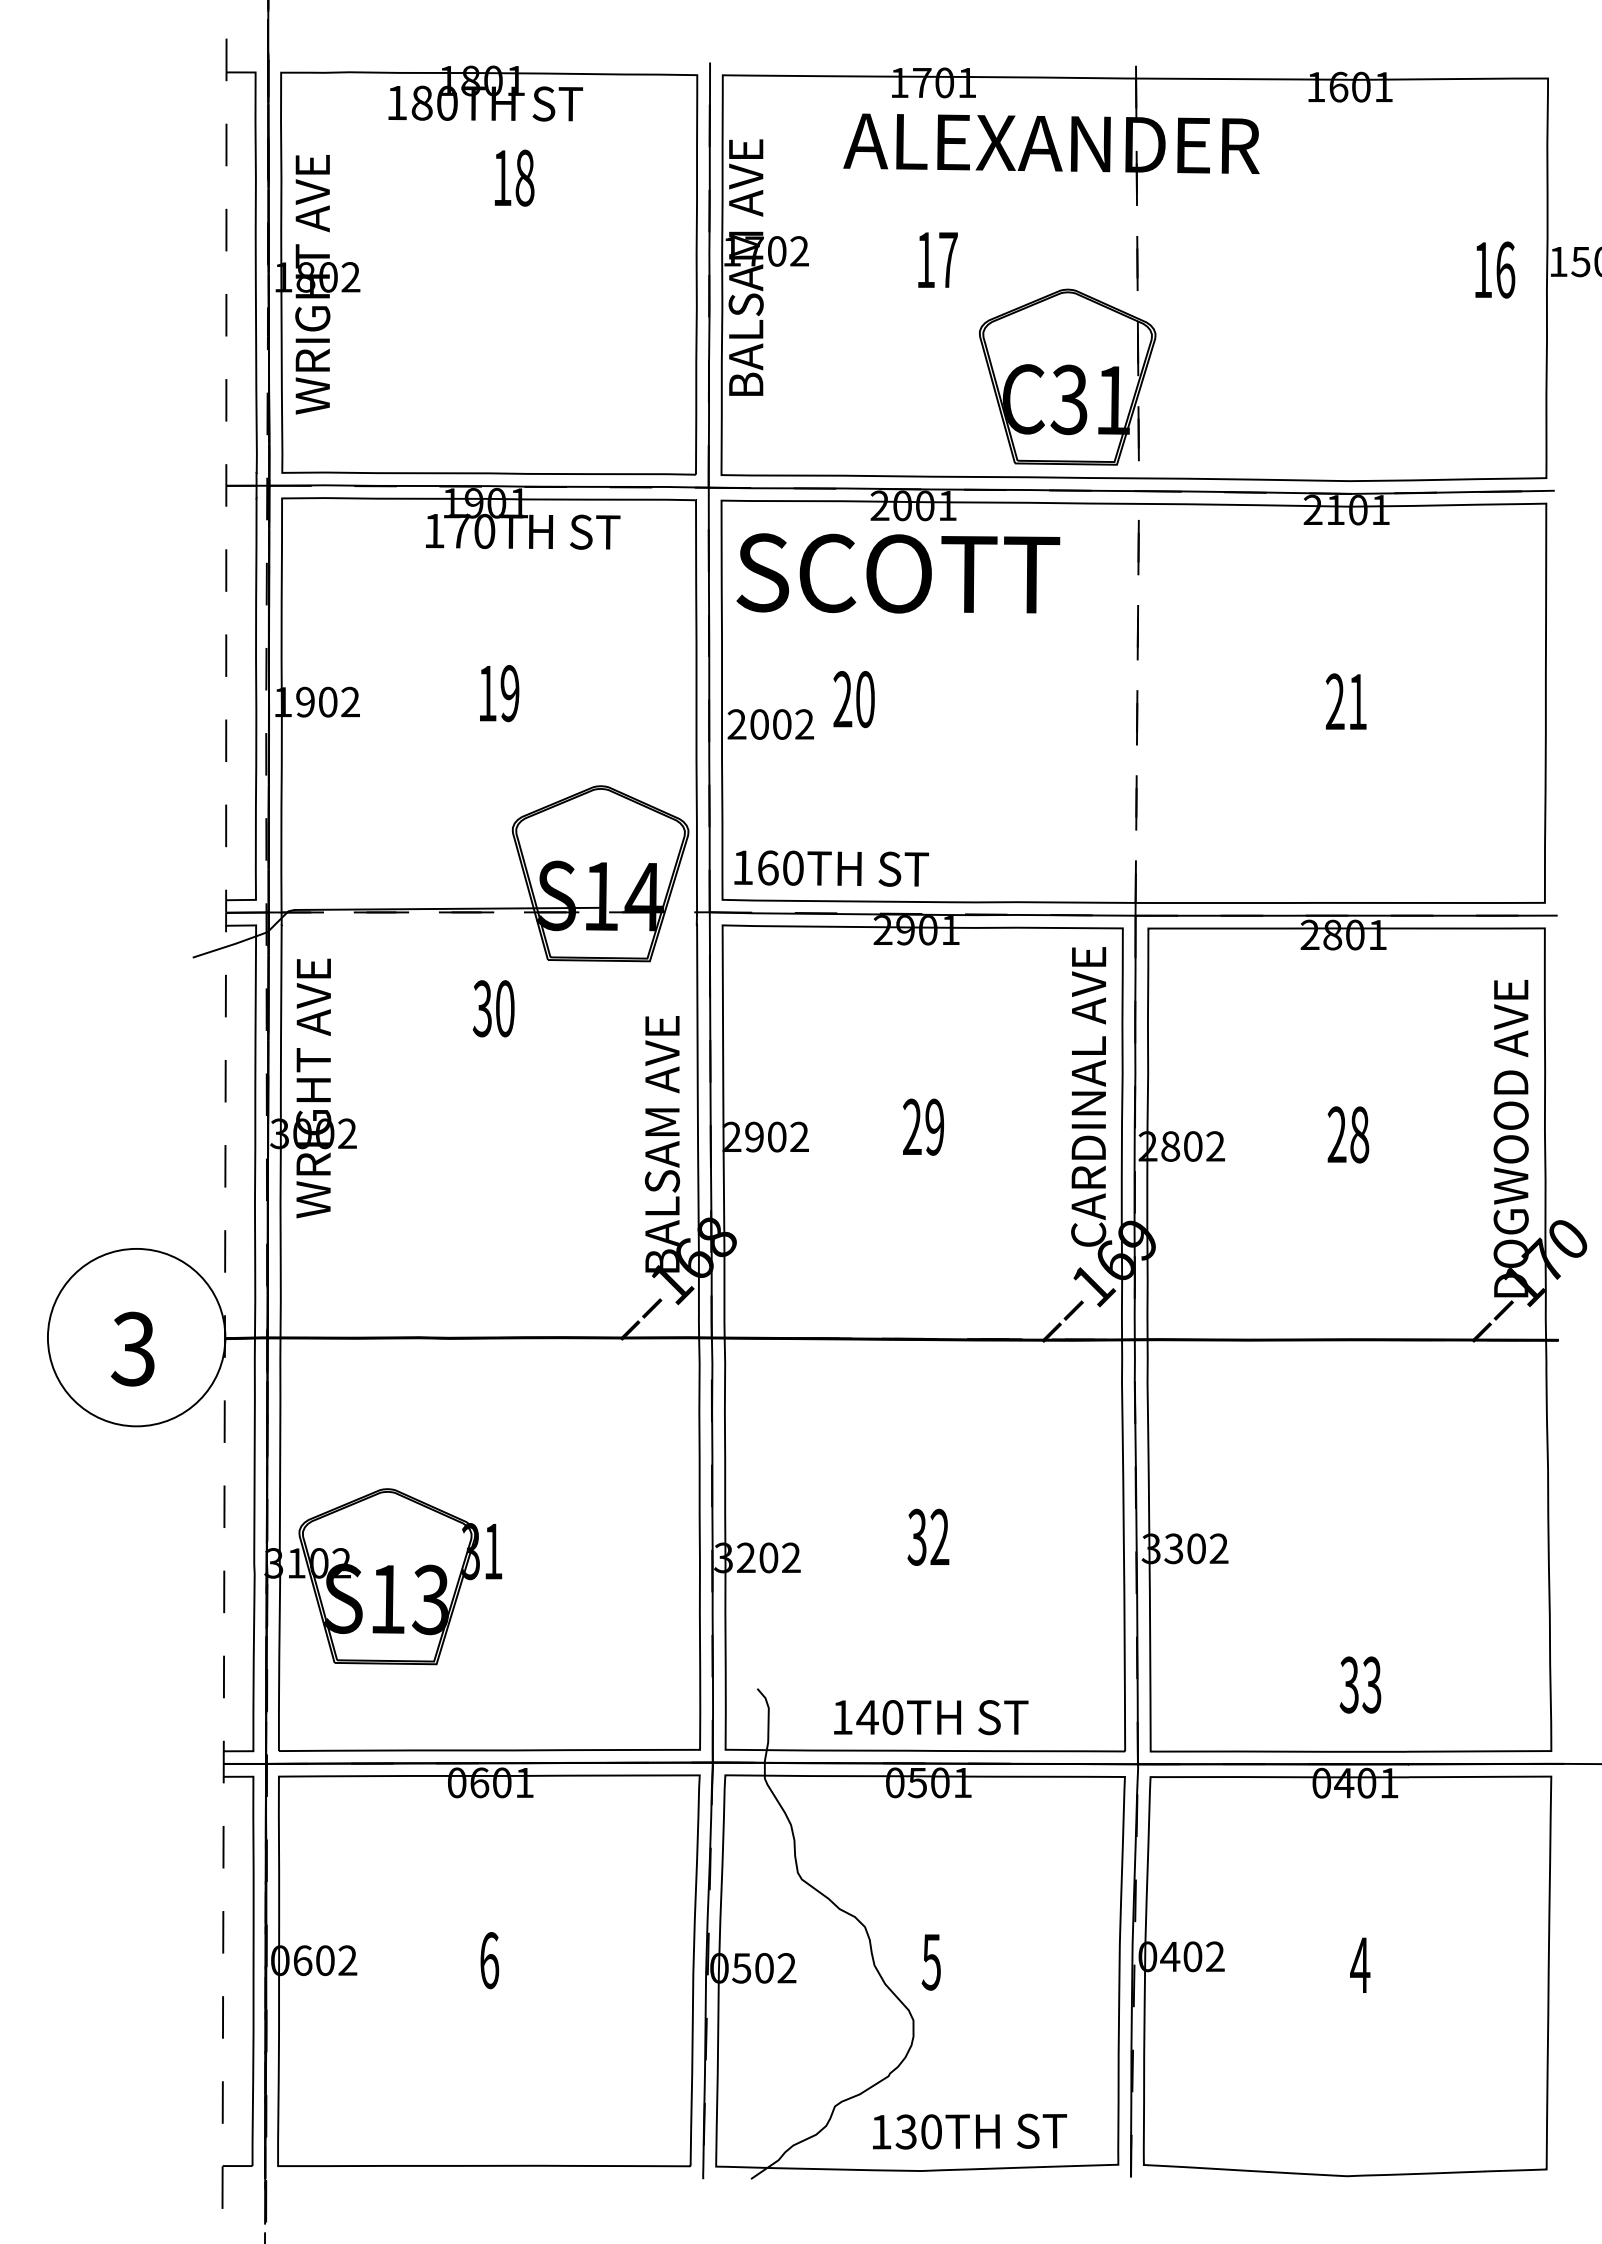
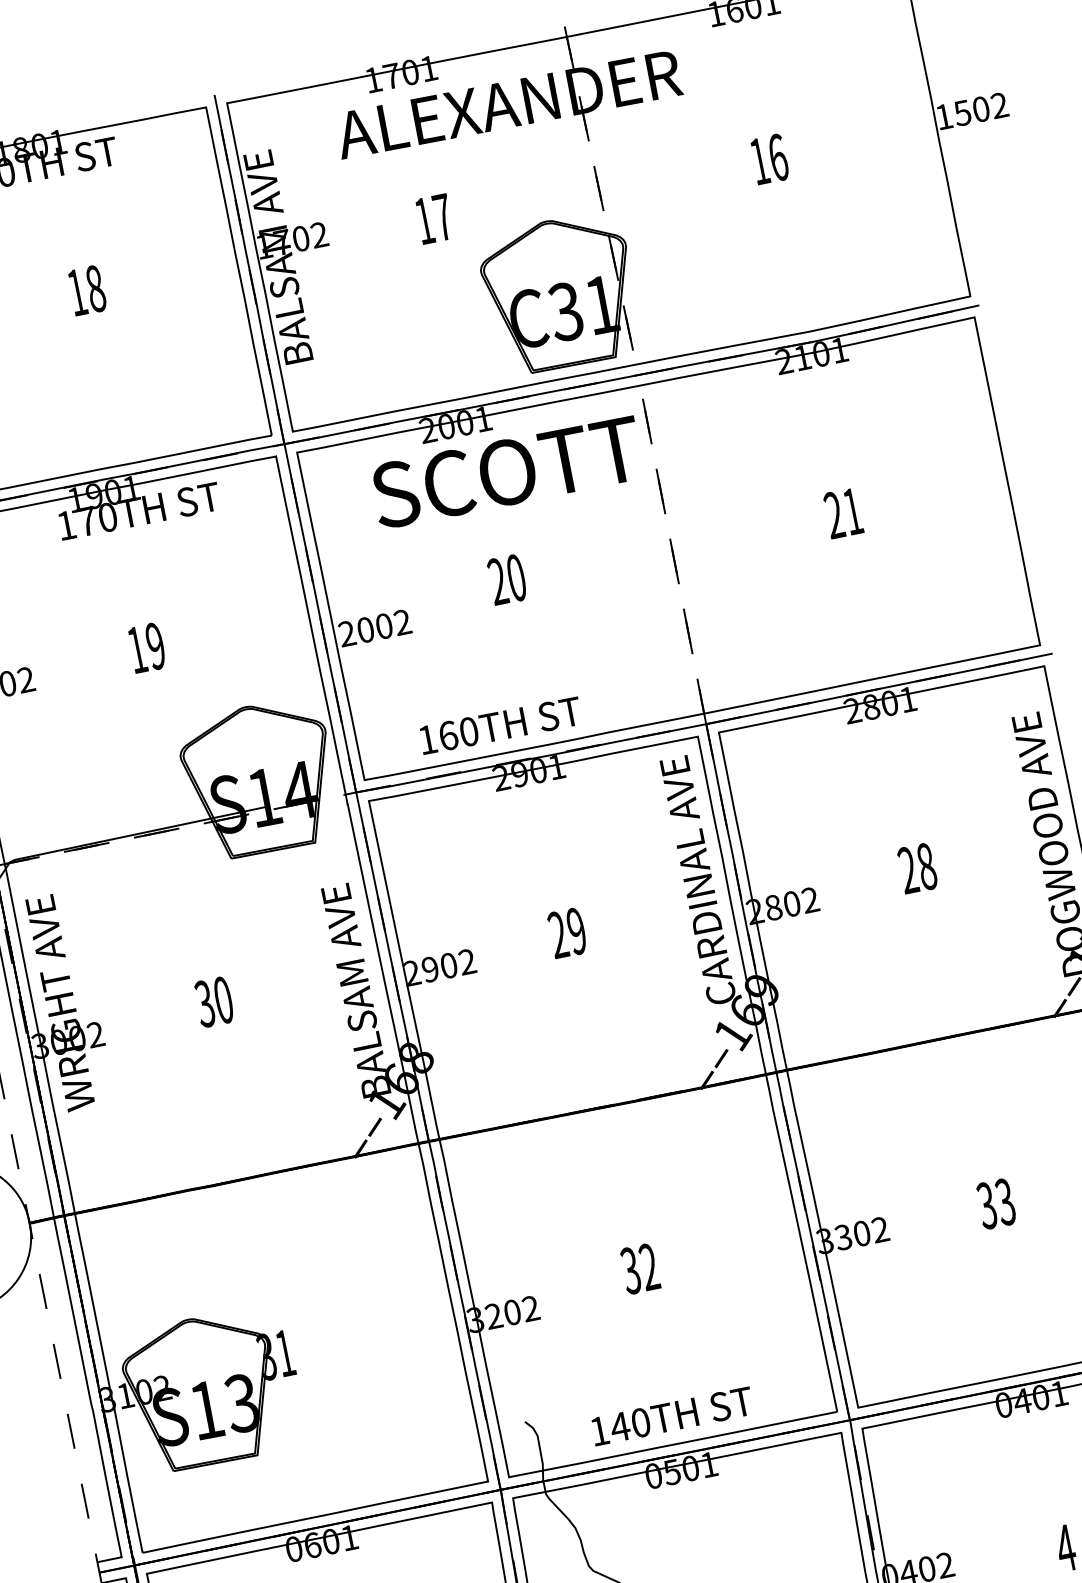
text: (514, 177) -> (87, 290), moved
text: (1495, 269) -> (769, 158), moved
text: (898, 573) -> (507, 472), moved
text: (853, 699) -> (506, 579), moved
text: (831, 868) -> (500, 725), moved
text: (493, 1008) -> (213, 1001), moved
text: (1360, 1684) -> (996, 1203), moved

